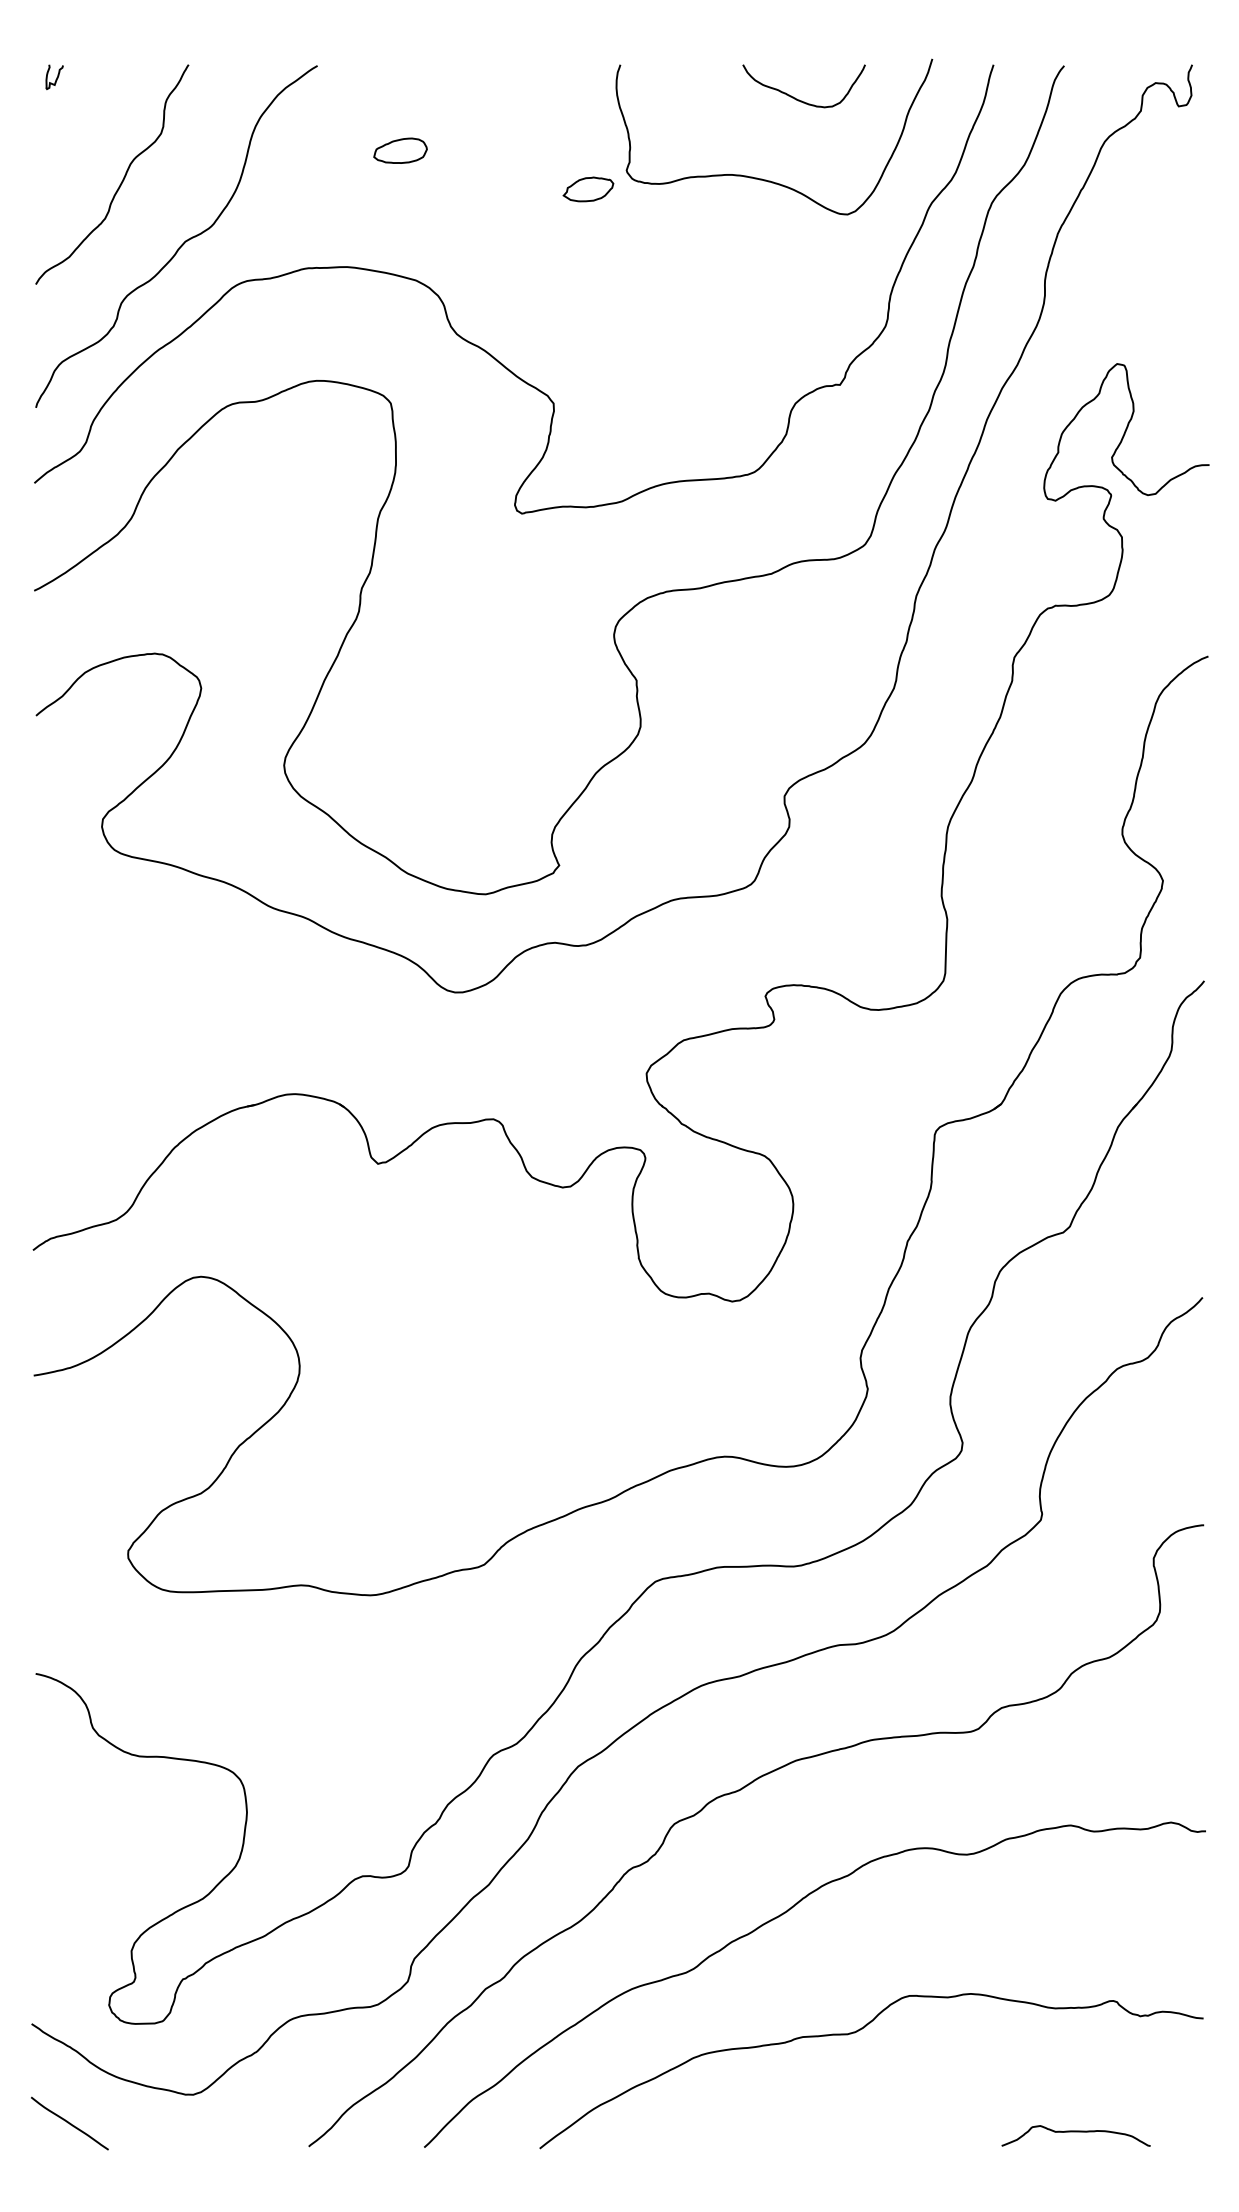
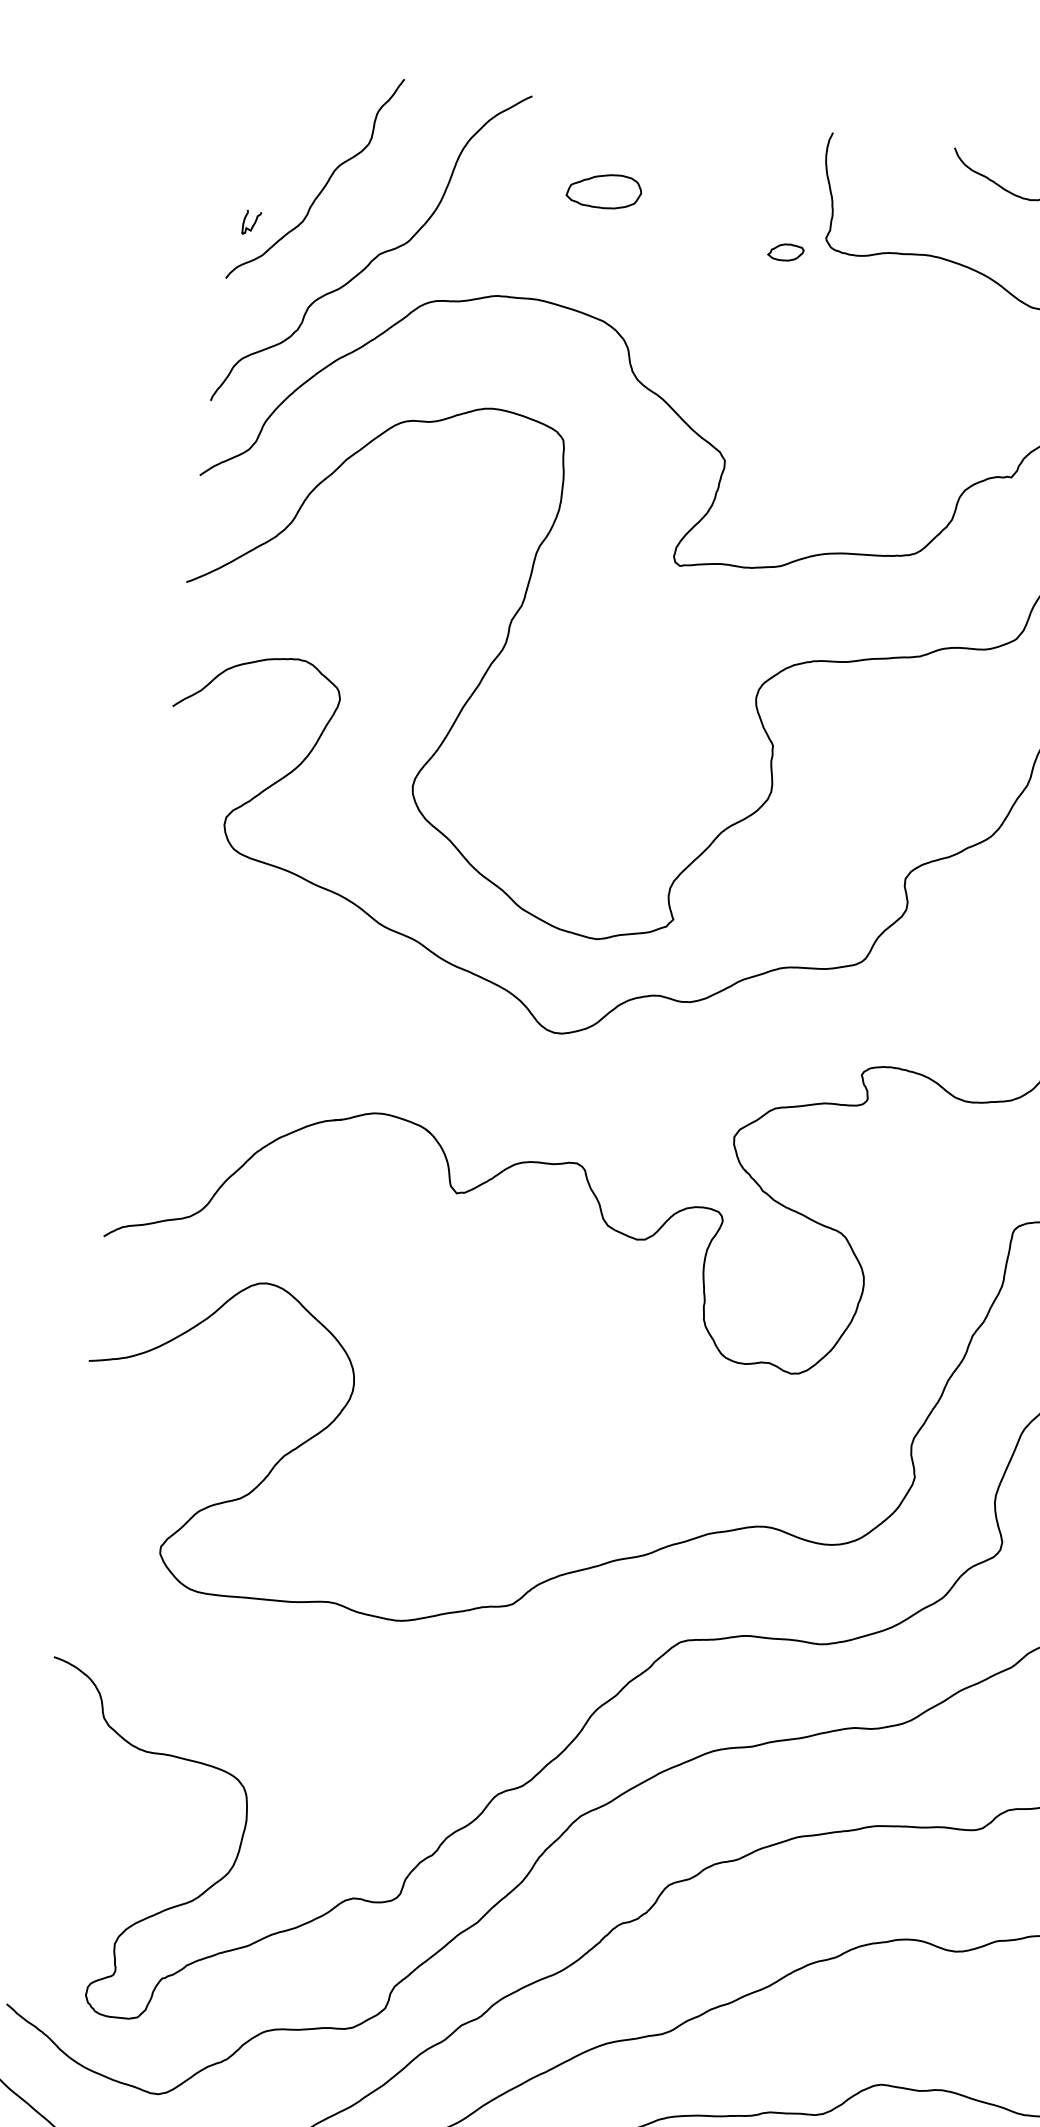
curve: (56, 77) -> (253, 223), moved
part: (400, 150) -> (604, 190), size x1.4
part: (588, 189) -> (785, 252), size x0.7

